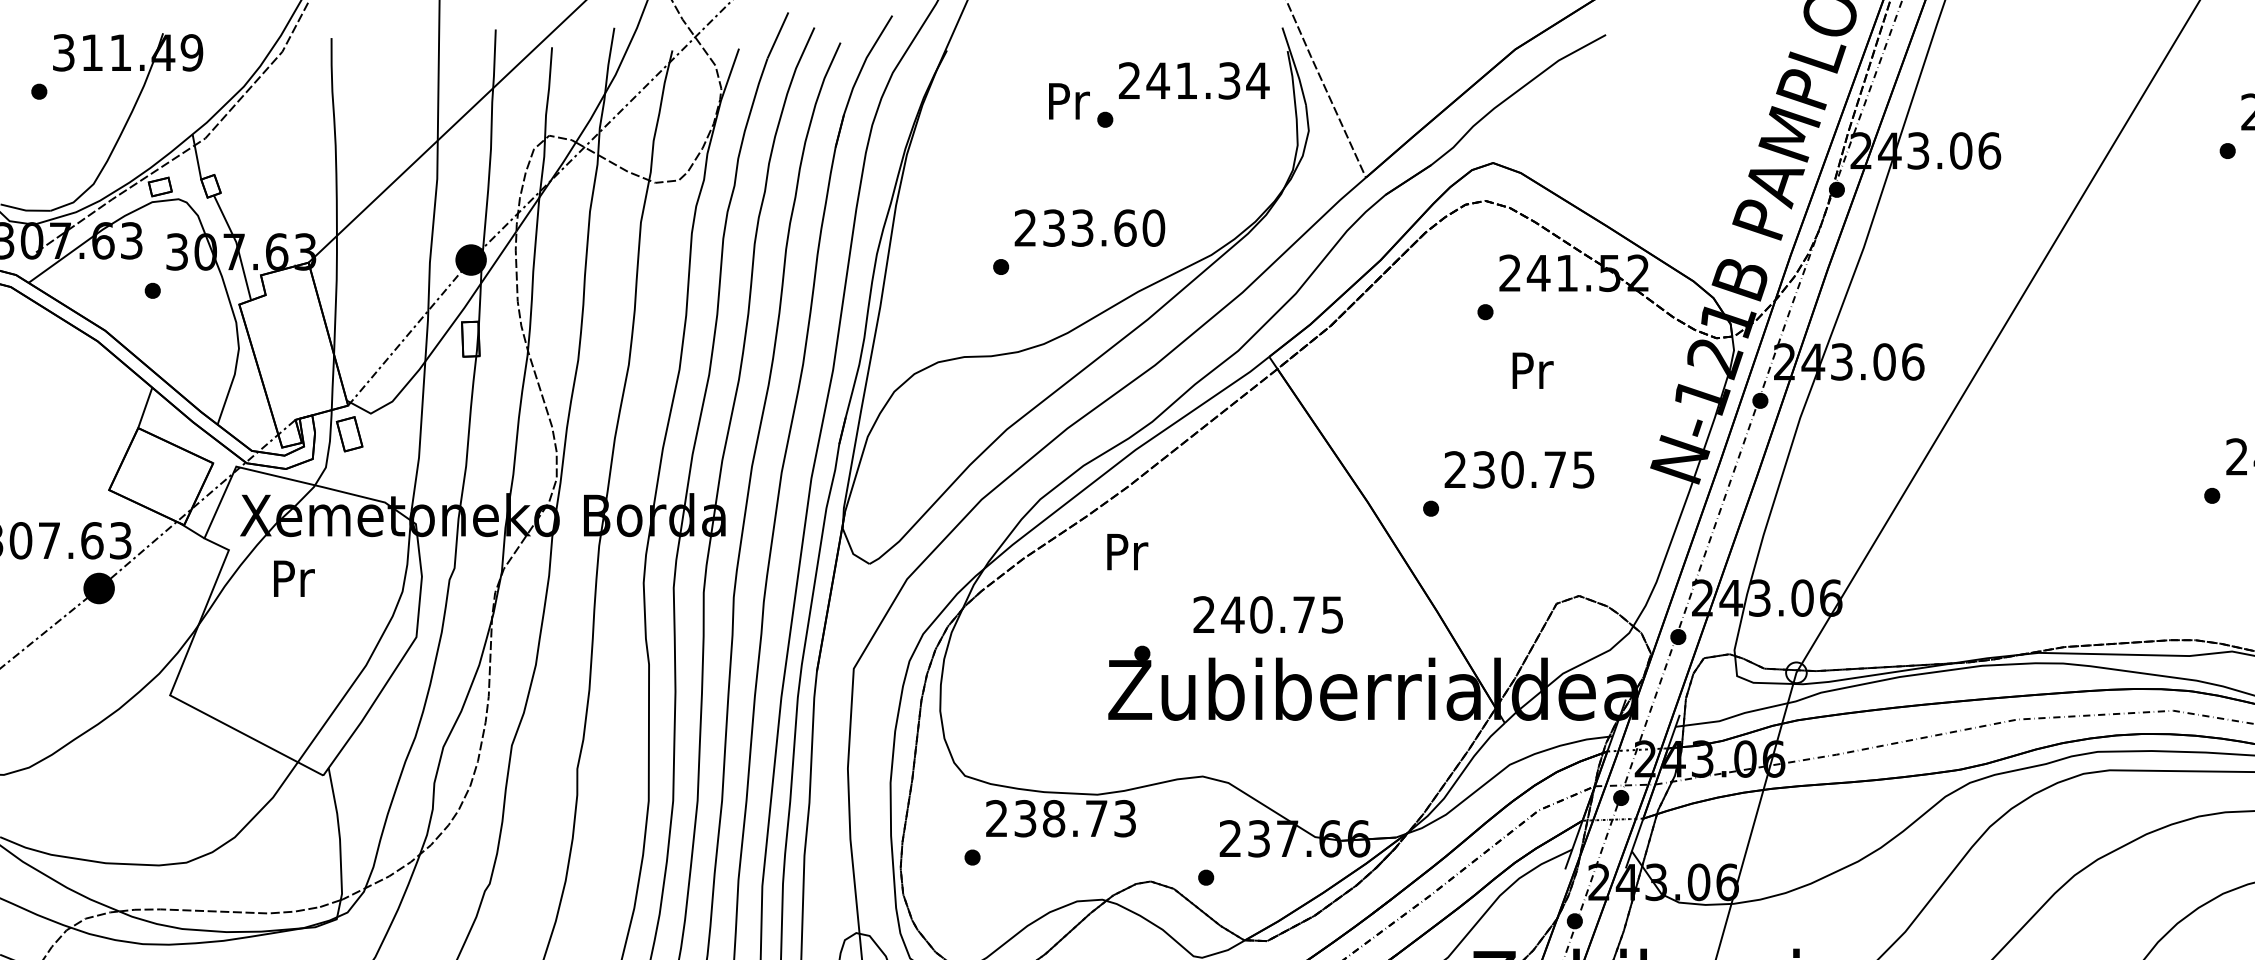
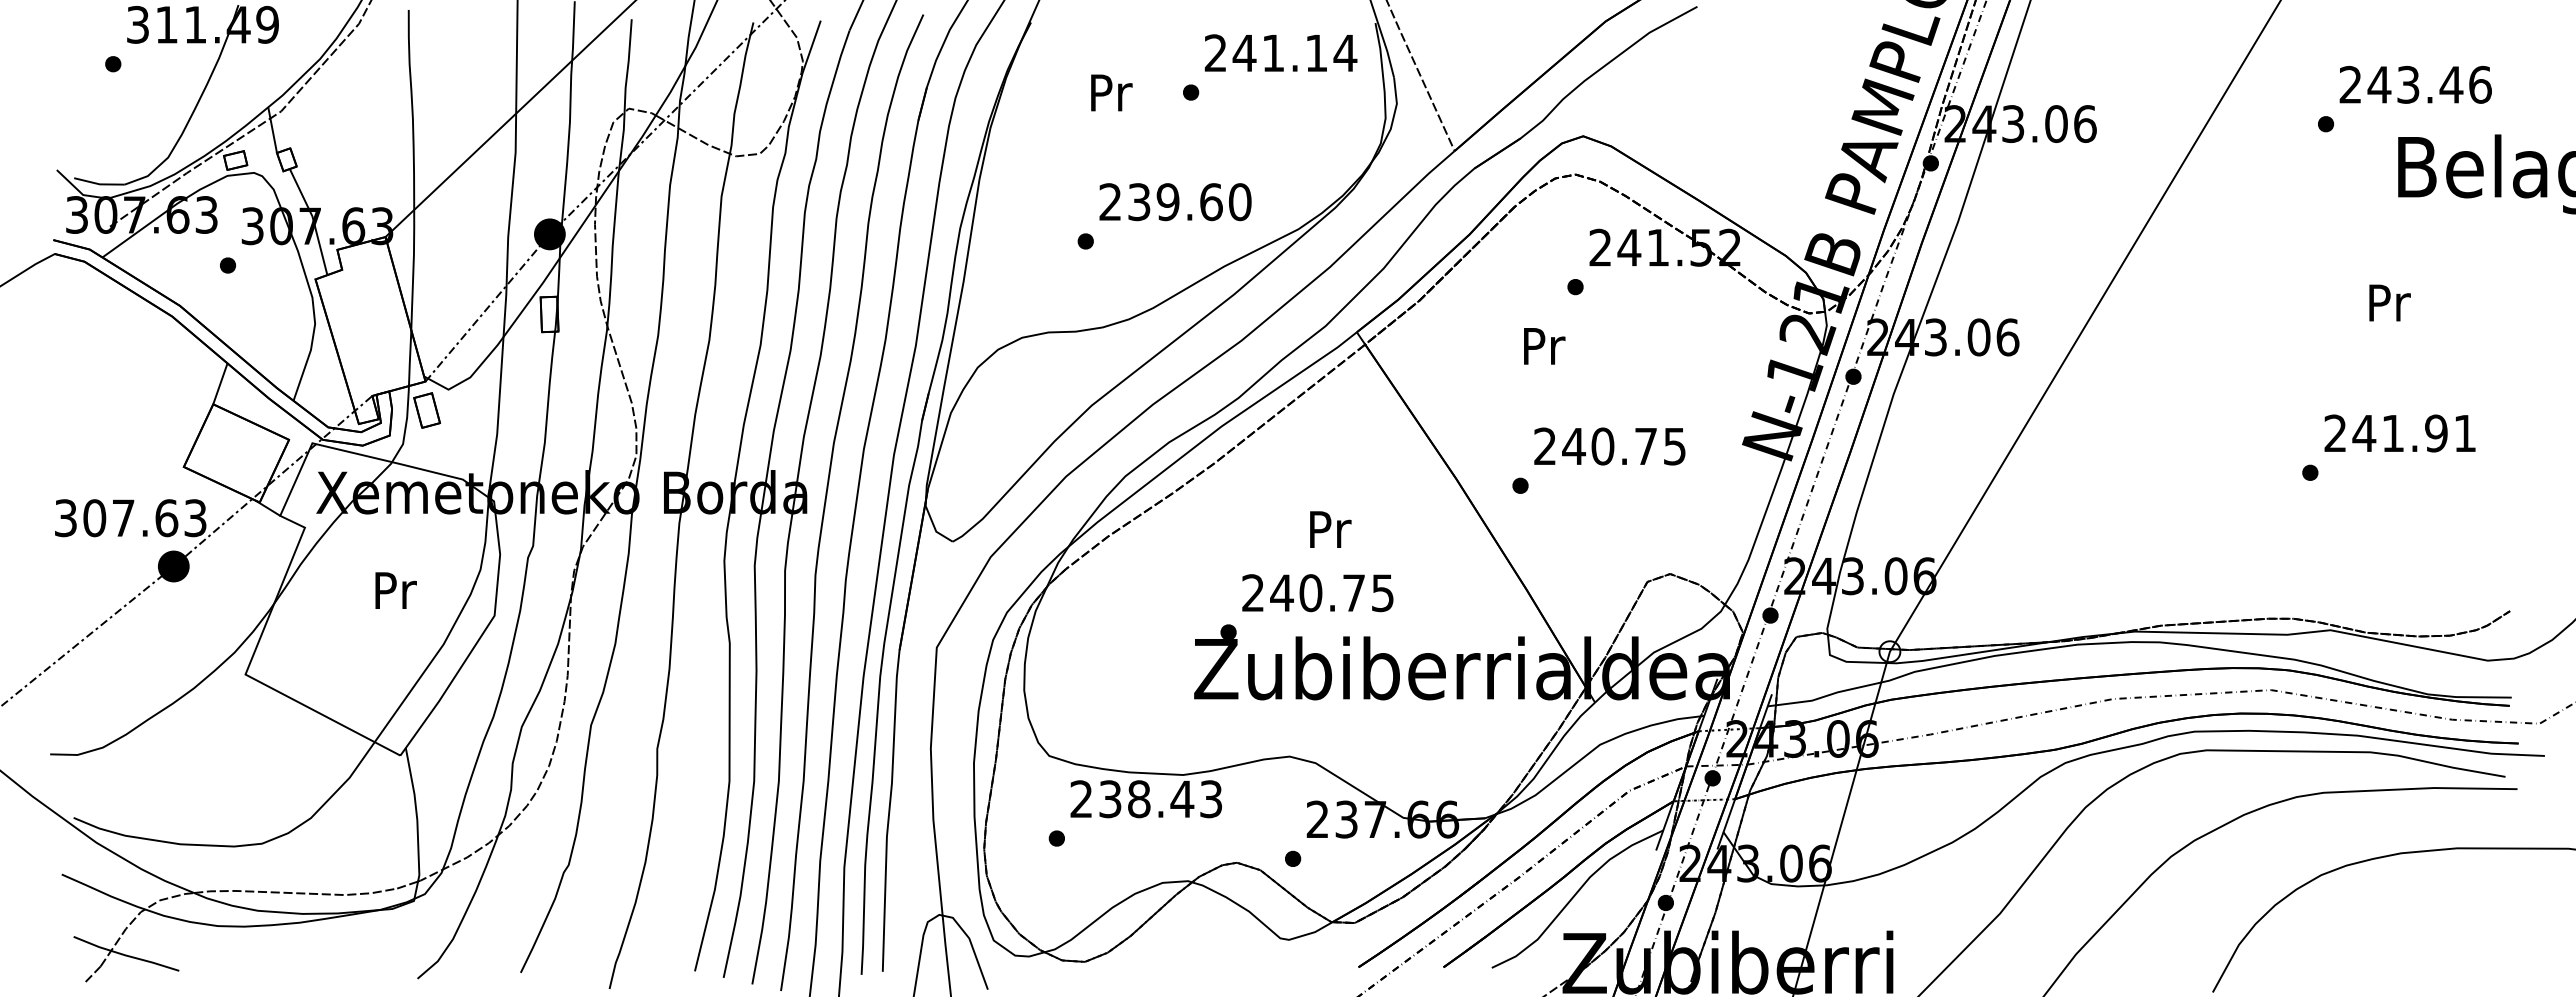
text: (1229, 81) -> (1316, 53), 241.34 -> 241.14
text: (1069, 100) -> (1111, 92), moved
text: (1081, 227) -> (1167, 201), 233.60 -> 239.60
text: (1532, 370) -> (1544, 346), moved
text: (1483, 469) -> (1573, 446), 230.75 -> 240.75
text: (1127, 551) -> (1330, 529), moved
text: (293, 578) -> (395, 590), moved
text: (1267, 615) -> (1317, 593), moved
text: (1096, 817) -> (1182, 798), 238.73 -> 238.43

